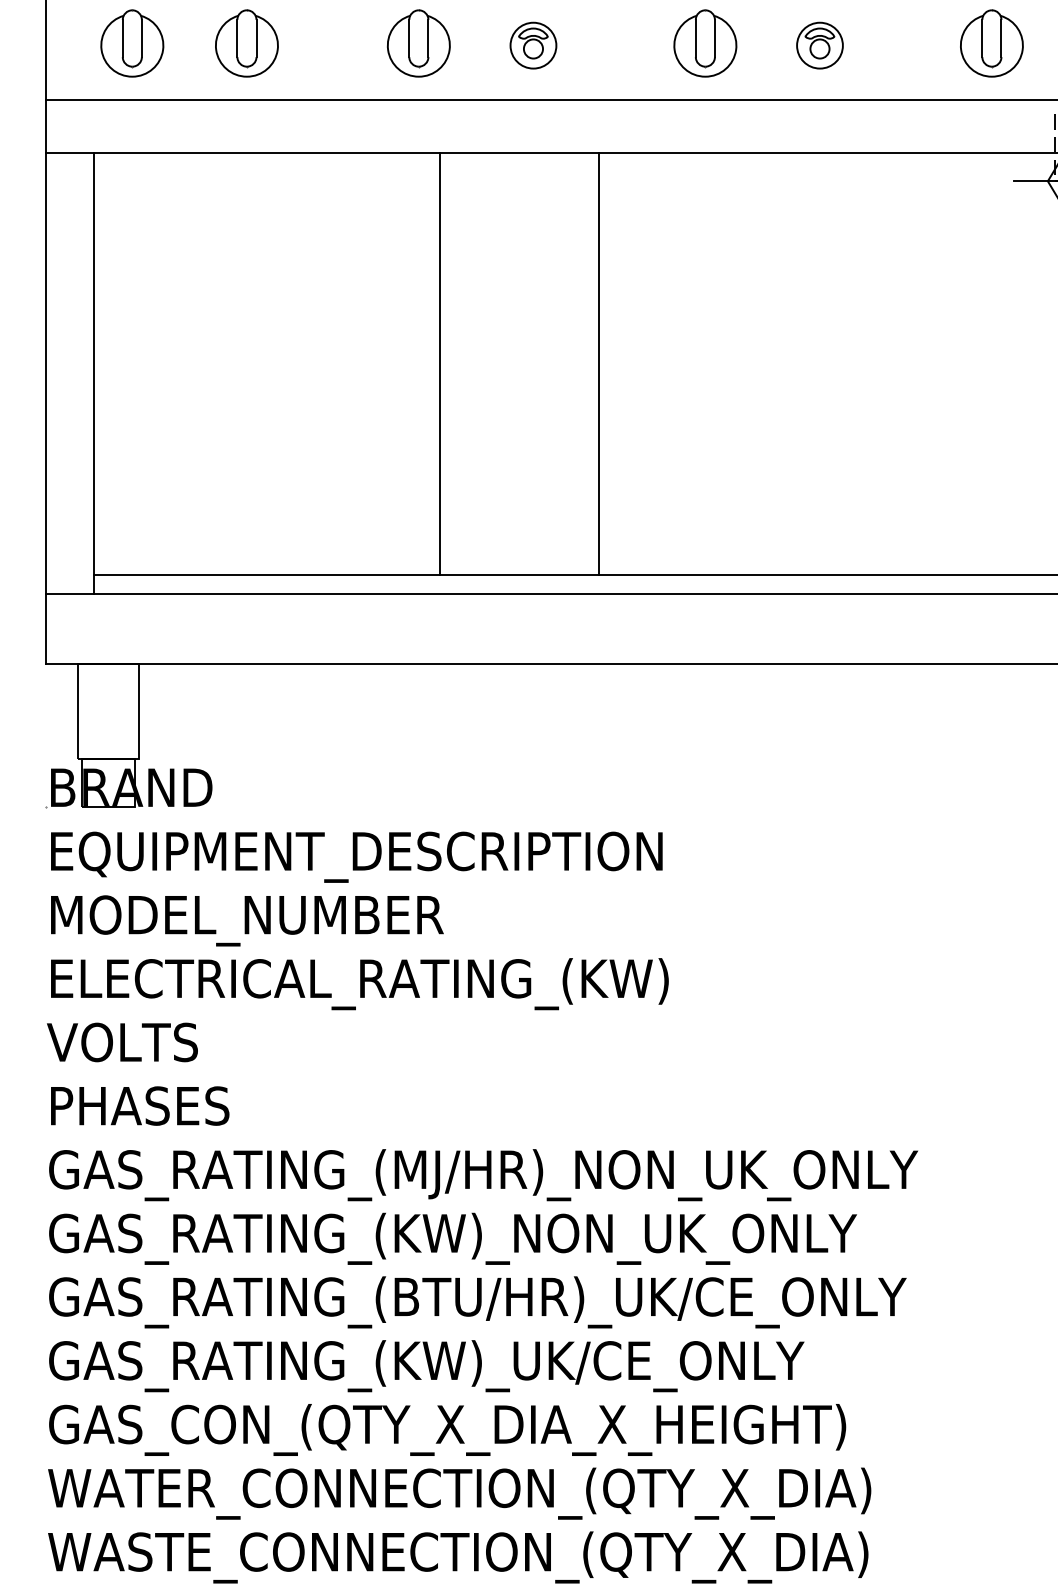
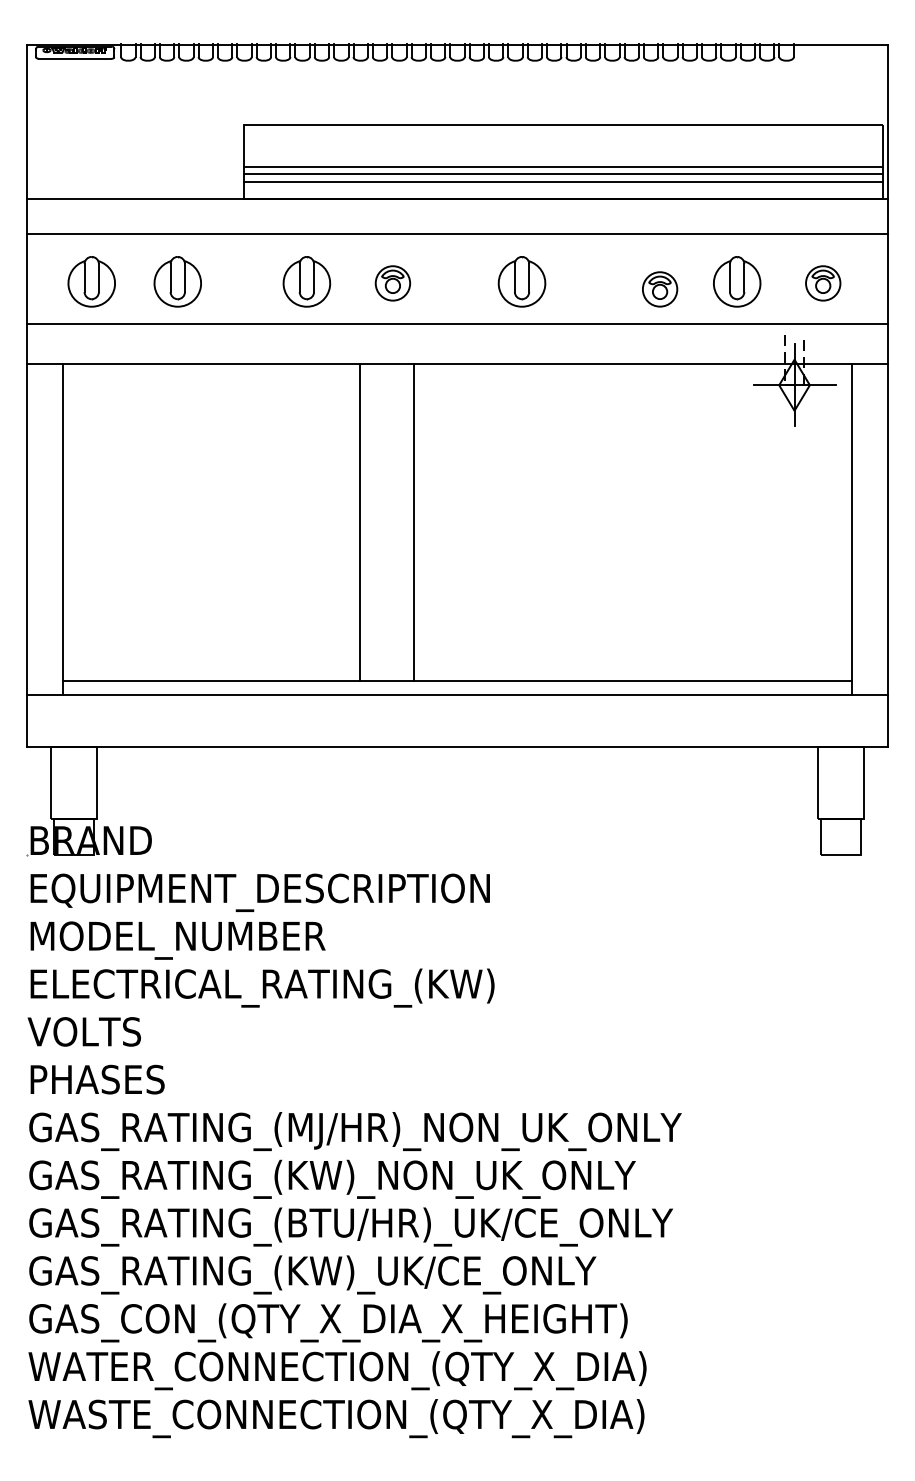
part: (820, 45) -> (660, 289), moved
line: (440, 364) -> (360, 522), moved
line: (599, 364) -> (414, 522), moved

